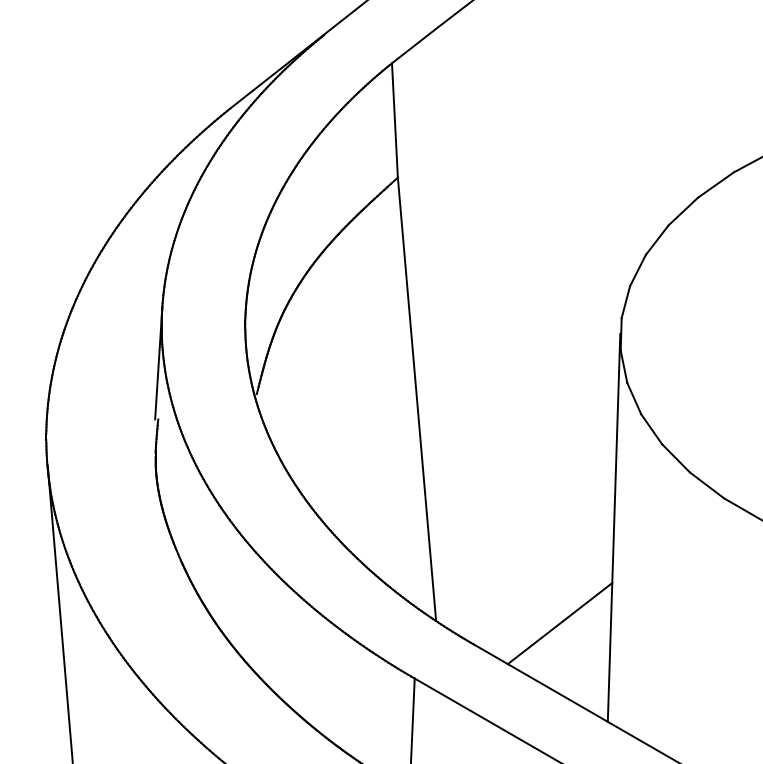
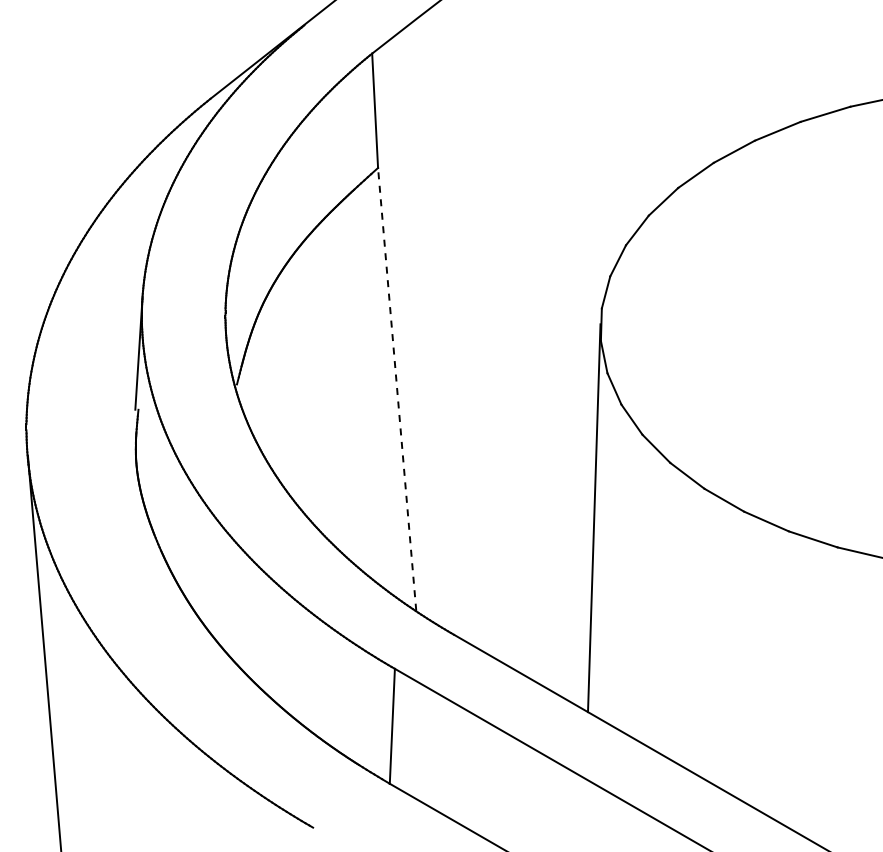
line: (417, 398) -> (397, 388), solid -> dashed
line: (560, 623) -> (540, 613), removed

